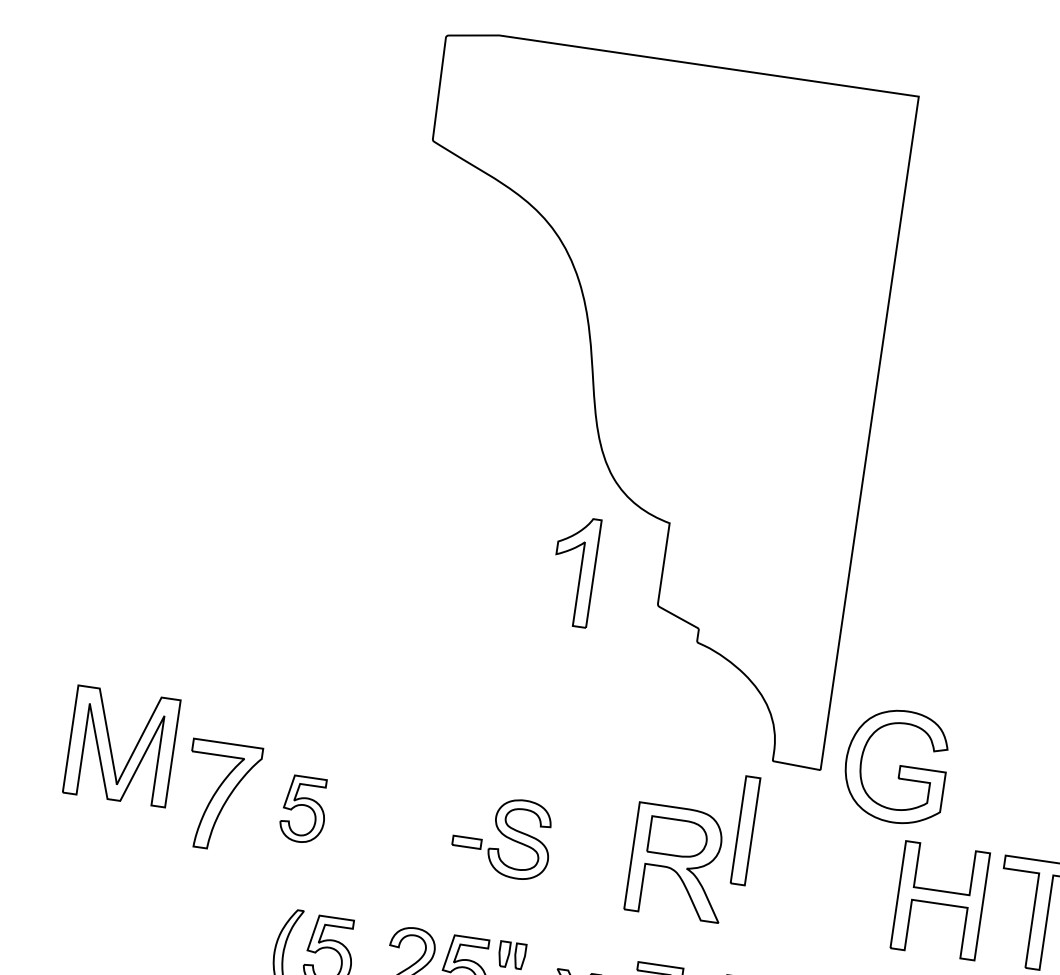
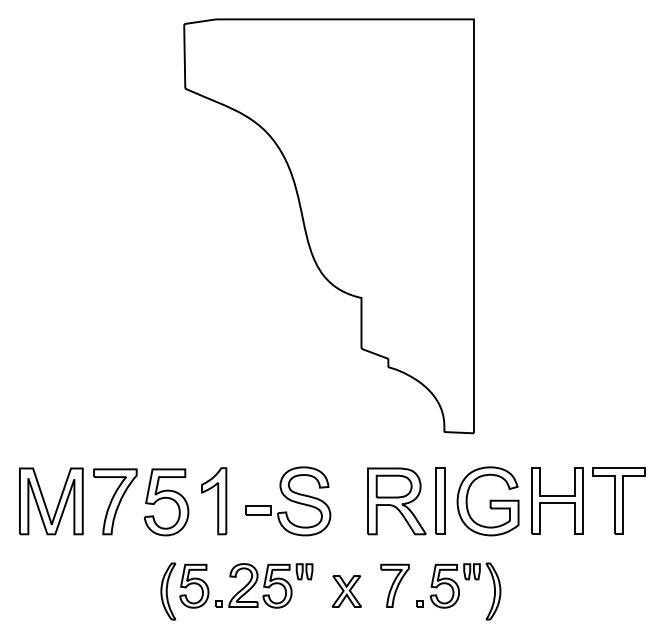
part: (574, 571) -> (214, 501), moved
part: (111, 746) -> (45, 502), moved
part: (895, 766) -> (487, 501), moved
part: (303, 809) -> (166, 502), size x1.67
part: (746, 829) -> (440, 500), moved
part: (502, 837) -> (288, 501), size x1.43

